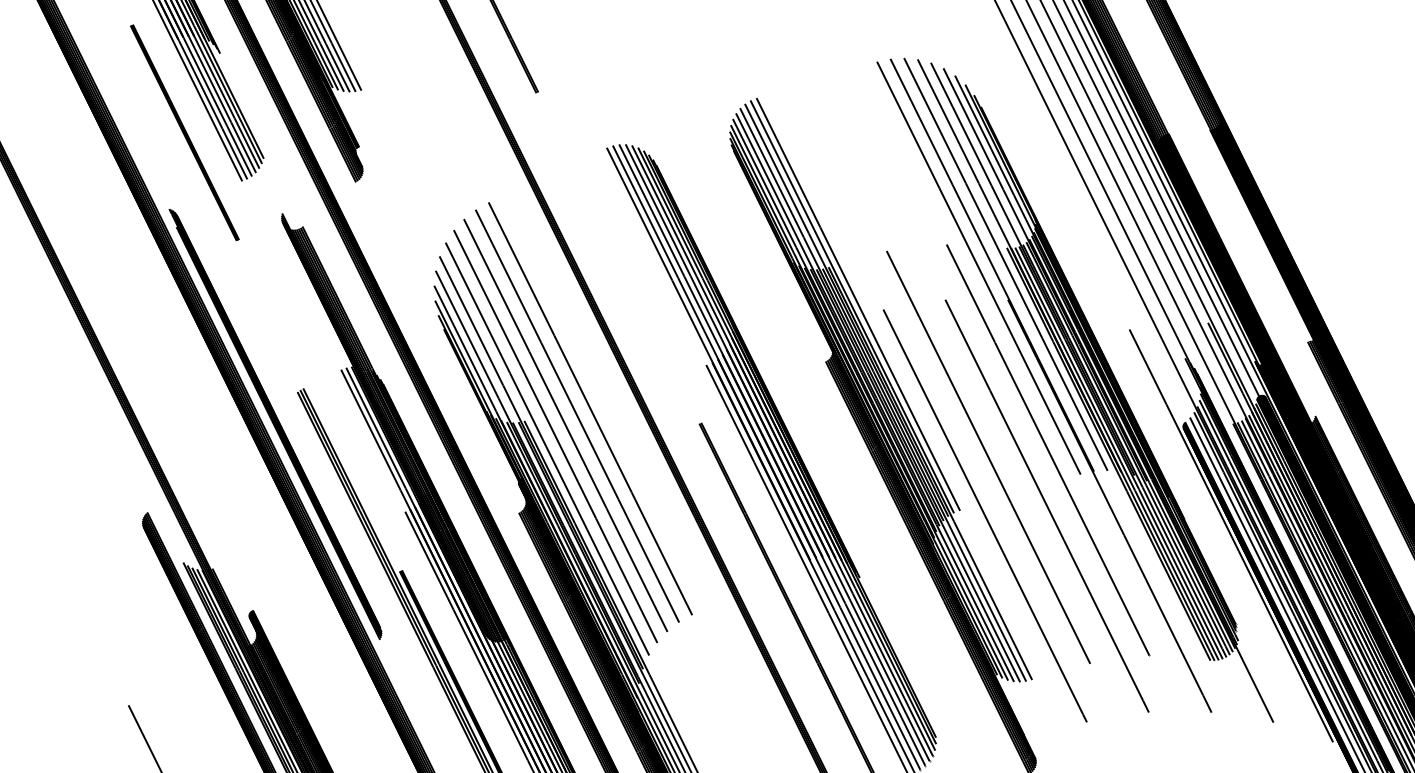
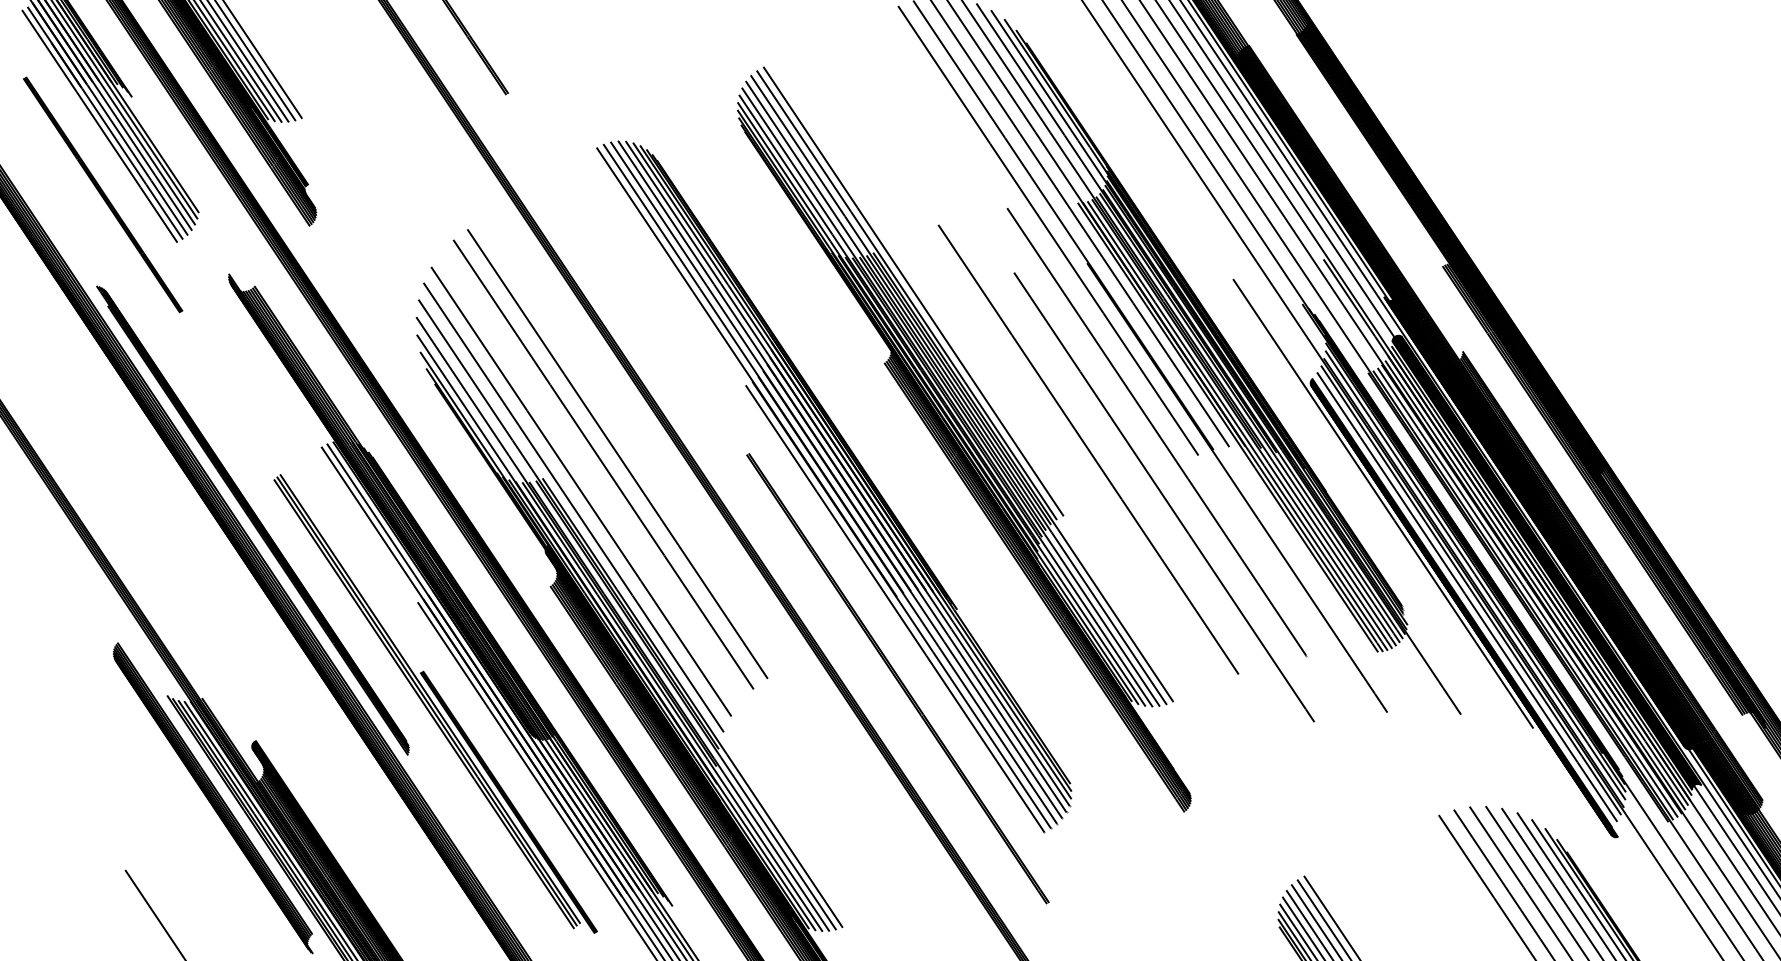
line: (565, 425) -> (591, 477), removed
line: (985, 516) -> (1093, 518), removed

